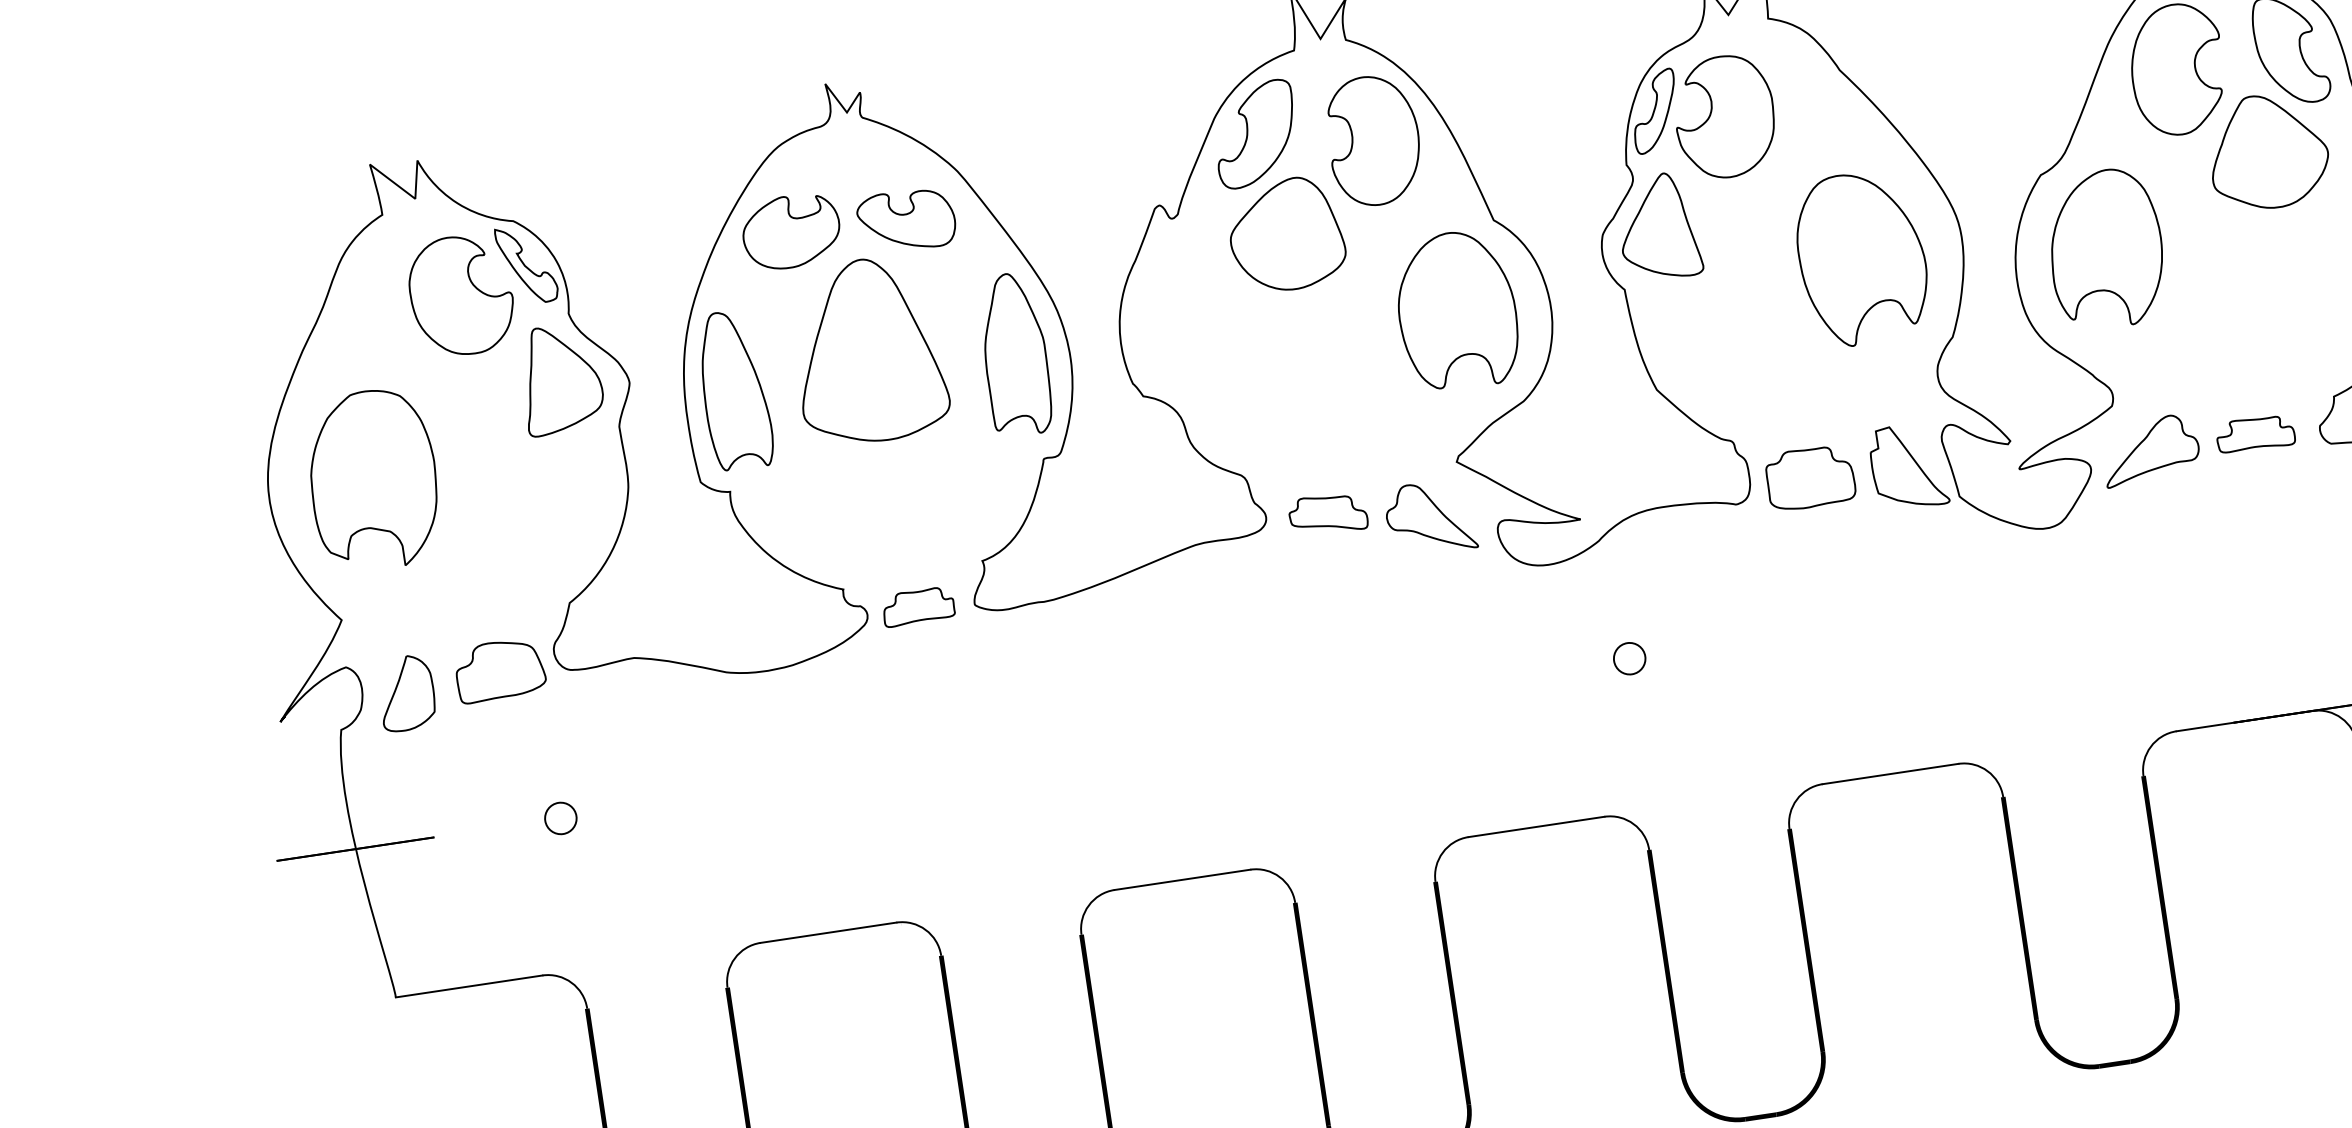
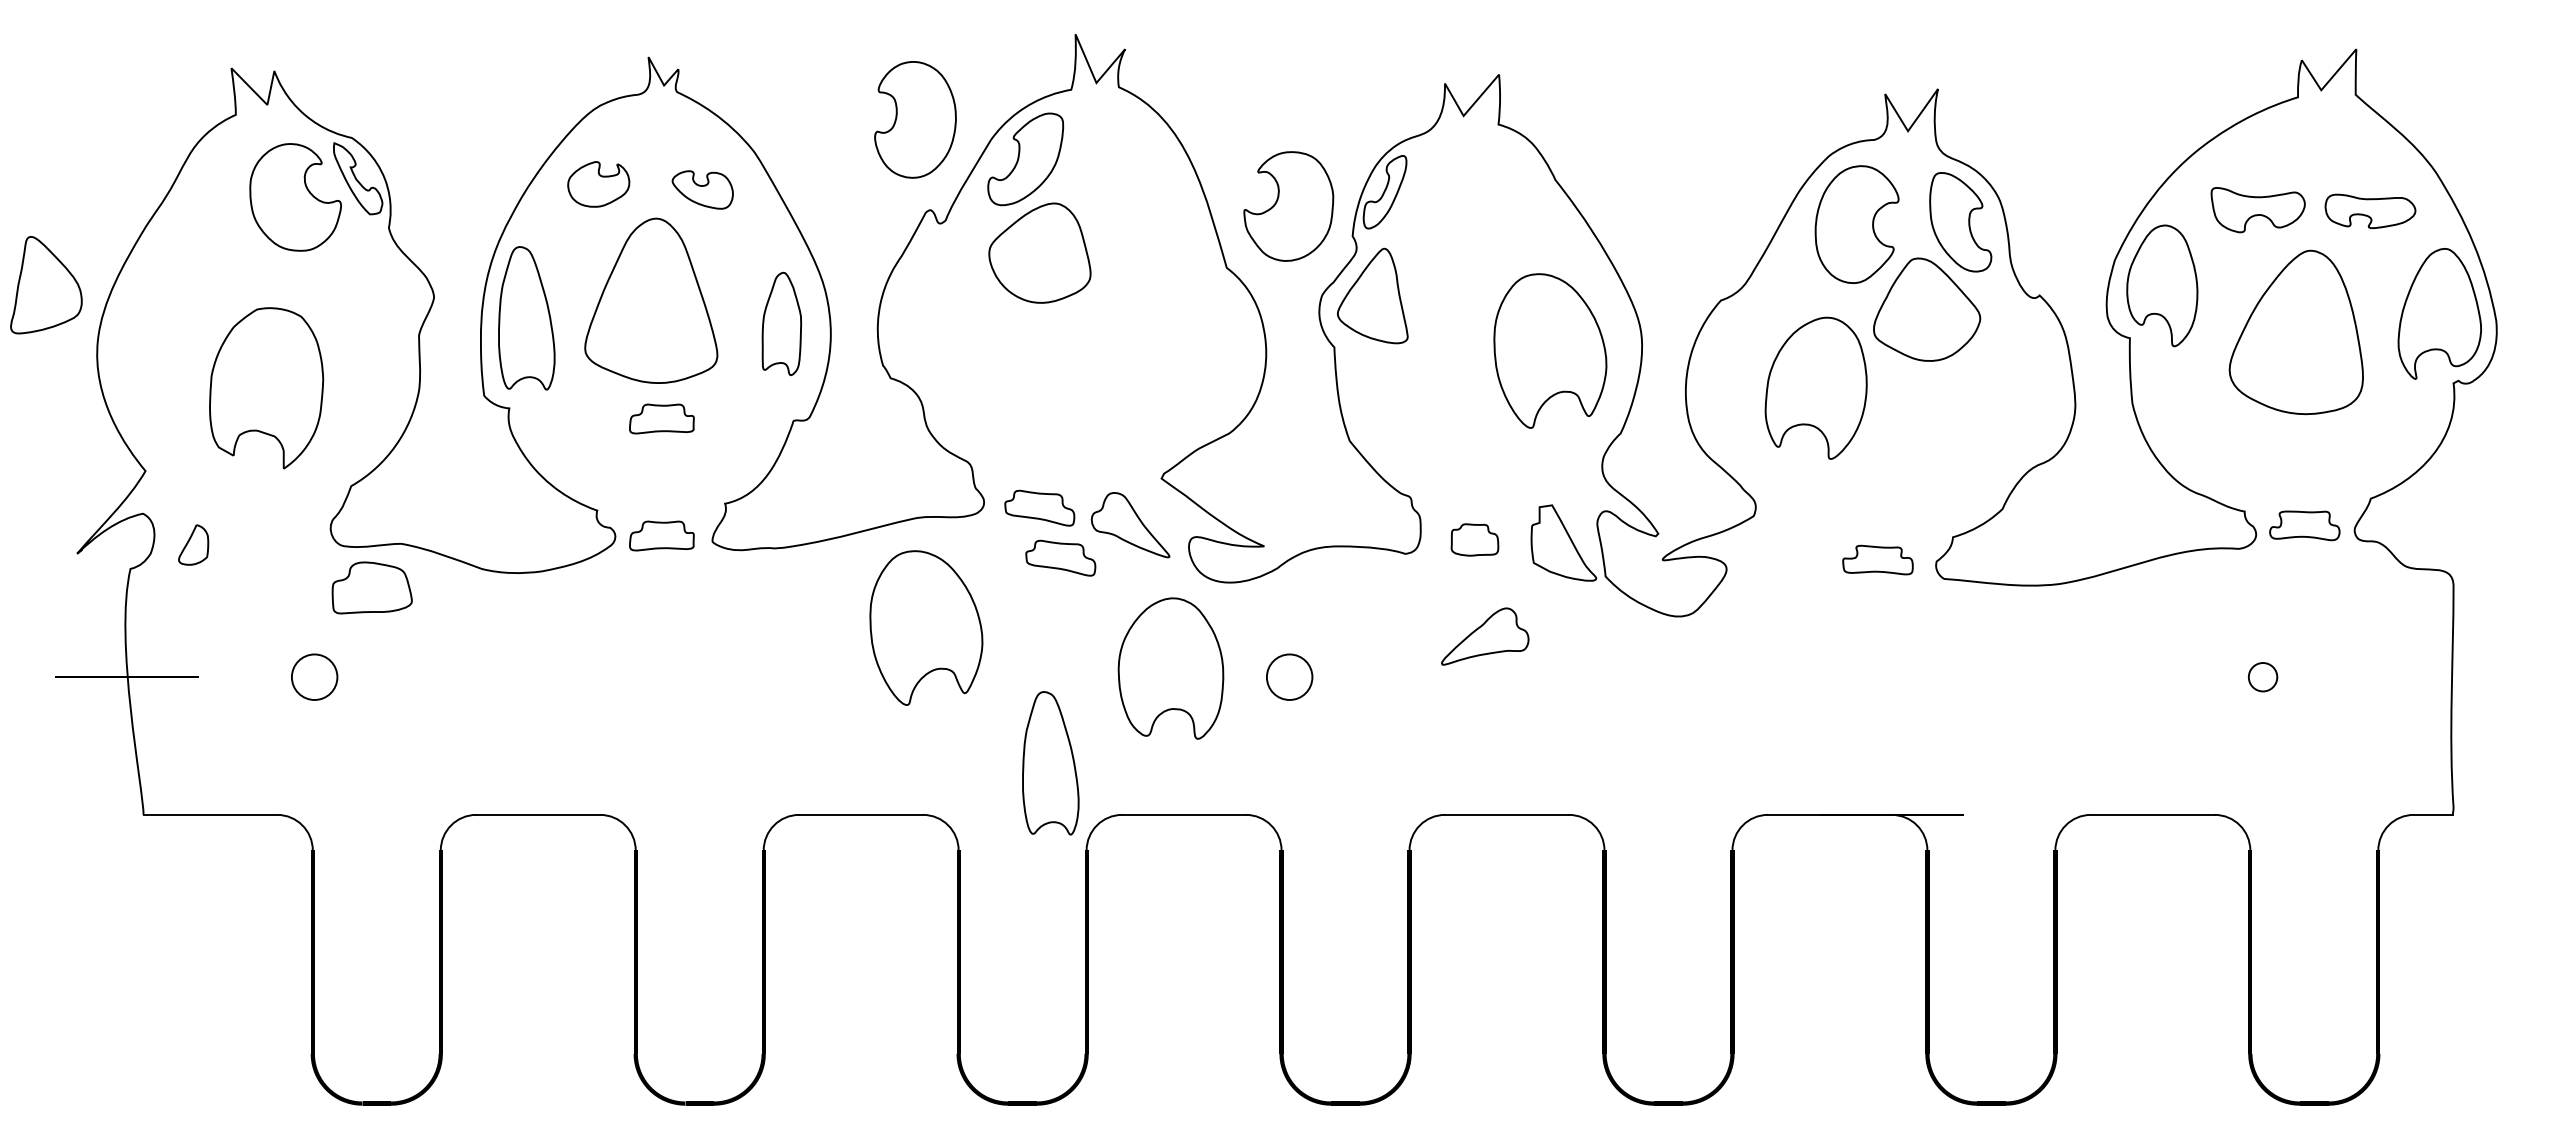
part: (1724, 116) -> (1288, 206), moved
part: (1373, 140) -> (915, 119), moved
part: (906, 220) -> (702, 189), size x0.7
part: (791, 231) -> (598, 184), size x0.7
part: (2105, 248) -> (1815, 387), moved
part: (1456, 310) -> (1170, 668), moved
part: (1014, 354) -> (781, 323), size x0.7
part: (561, 379) -> (46, 285), moved
part: (2150, 450) -> (1485, 636), moved
part: (1809, 477) -> (1474, 539), size x0.6
part: (898, 478) -> (661, 418), added
part: (373, 480) -> (266, 388), moved
part: (1358, 565) -> (1060, 557), added
circle: (1629, 659) -> (1289, 677), size x1.6
part: (1223, 663) -> (926, 627), added
part: (499, 669) -> (371, 587), moved
part: (406, 692) -> (193, 544), size x0.6
part: (1381, 792) -> (1050, 763), added
circle: (560, 818) -> (314, 677), size x1.6

